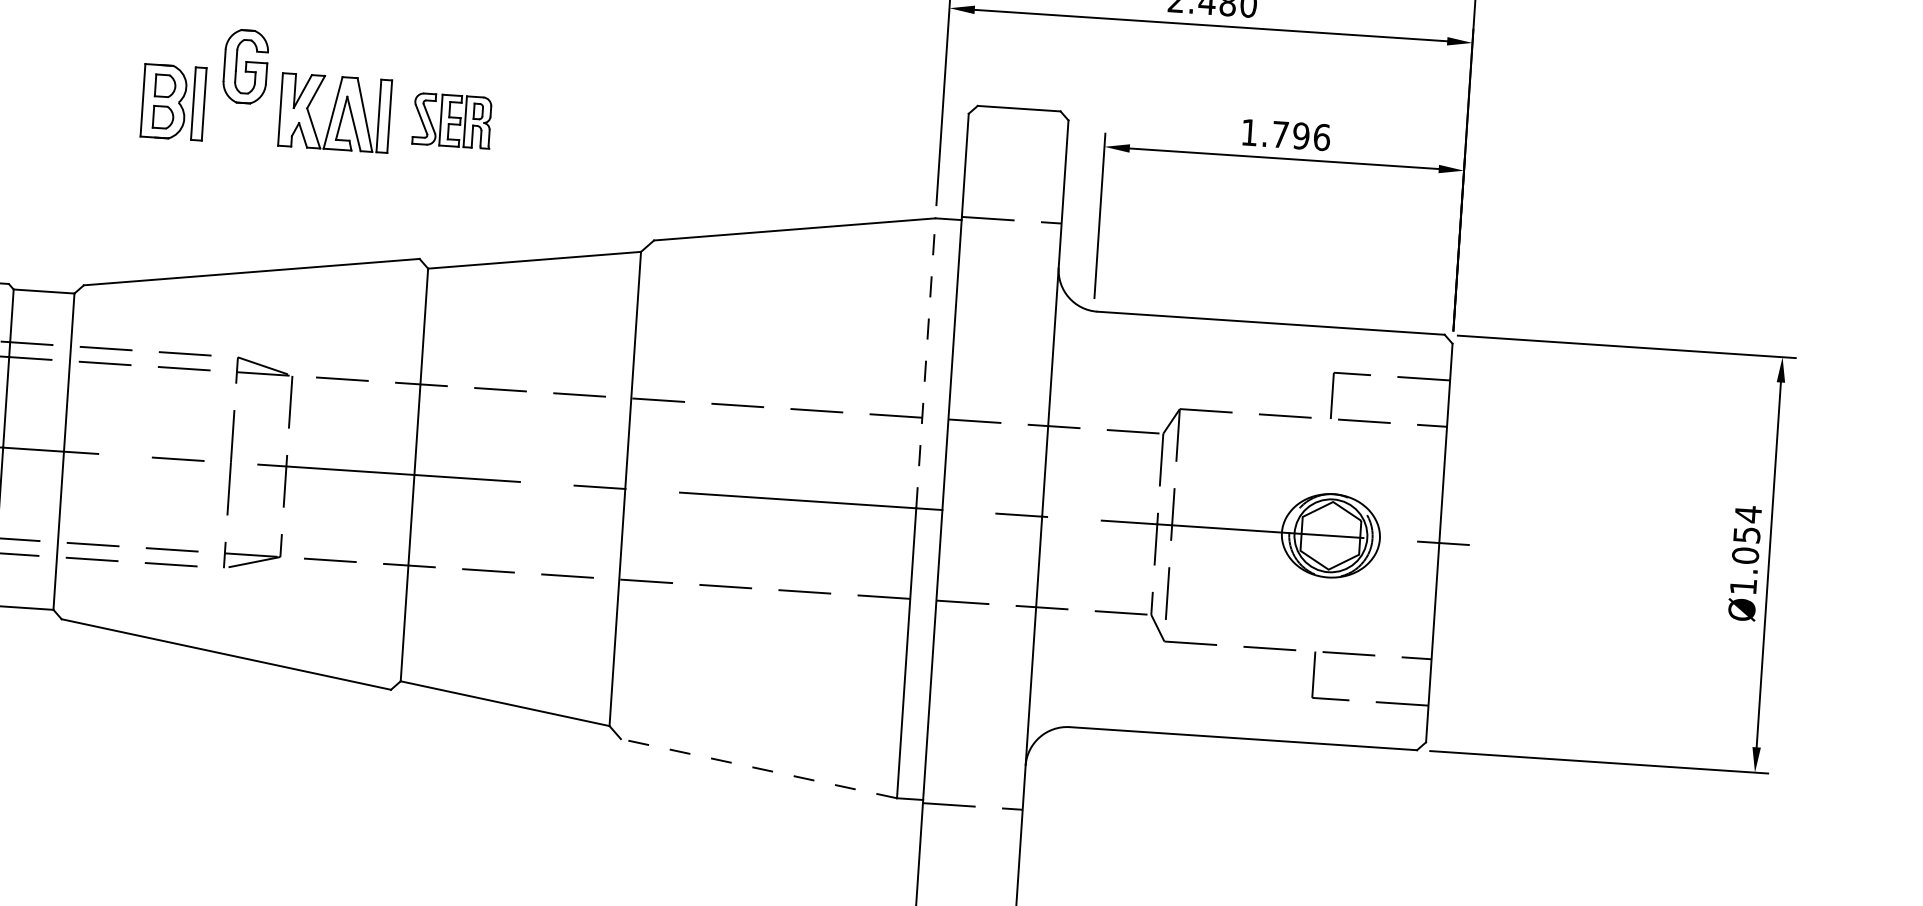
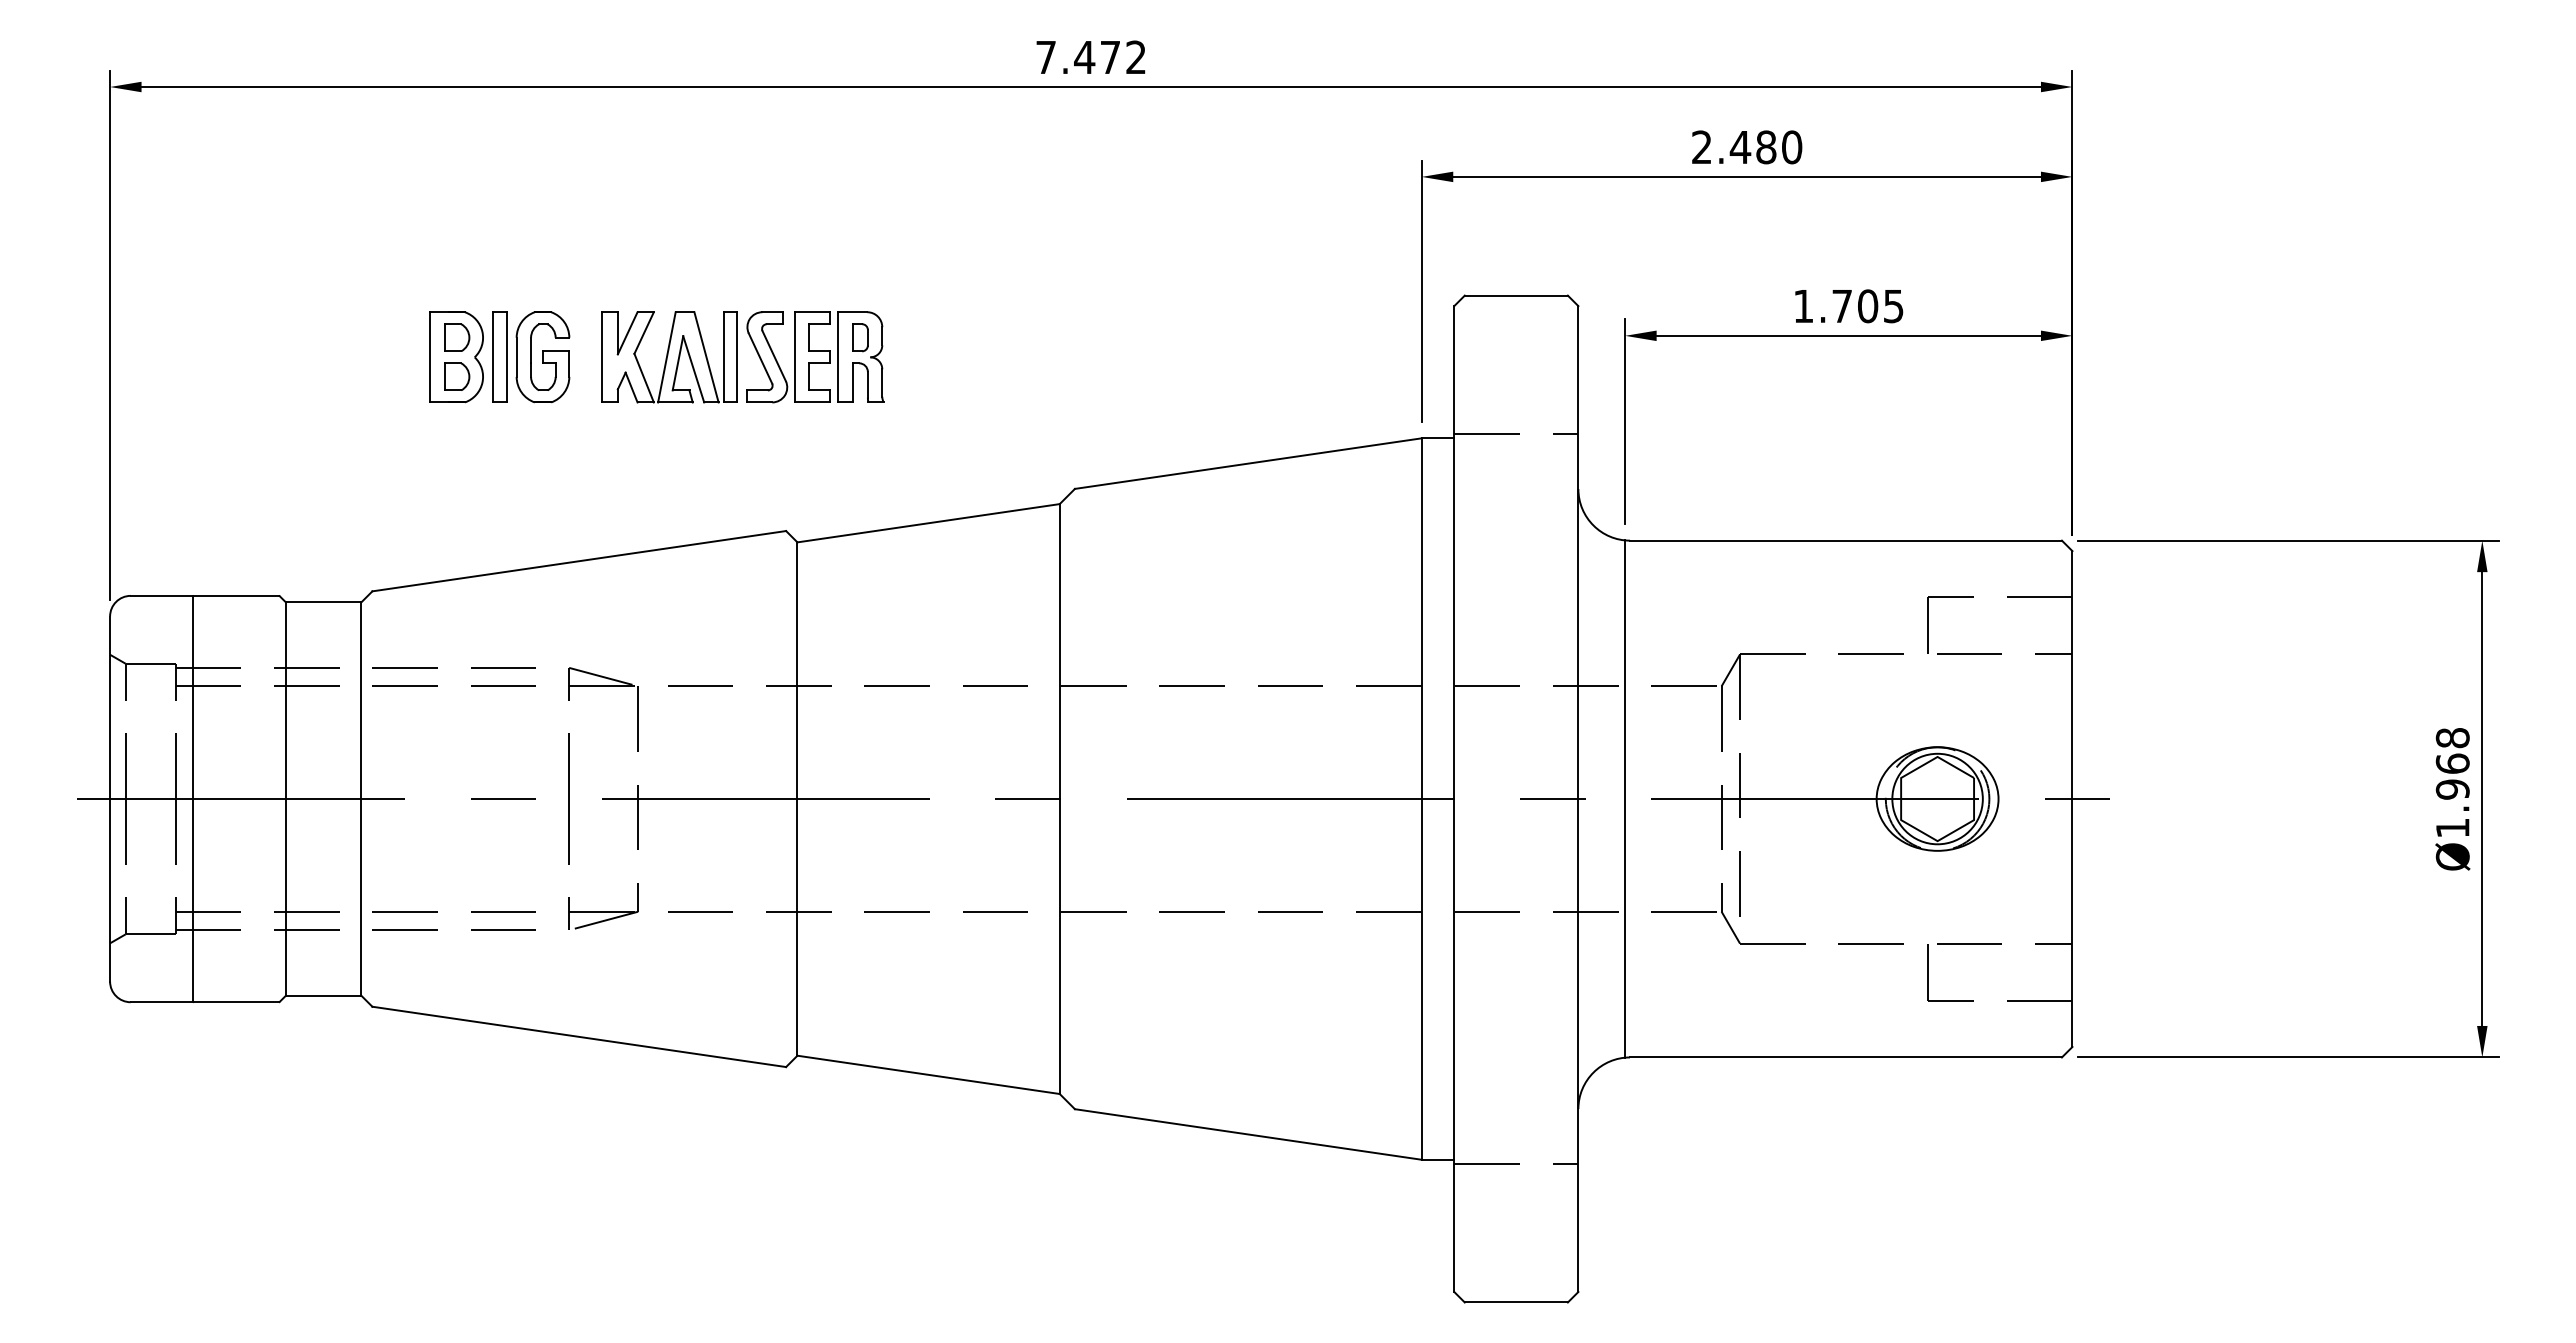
part: (245, 66) -> (542, 357), moved
part: (452, 121) -> (815, 357), size x1.43
text: (1311, 136) -> (1880, 306), 1.796 -> 1.705
line: (925, 363) -> (1421, 618), dashed -> solid
line: (1080, 518) -> (1625, 798), added
text: (1746, 534) -> (2452, 763), Ø1.054 -> Ø1.968
line: (758, 768) -> (1247, 1134), dashed -> solid

